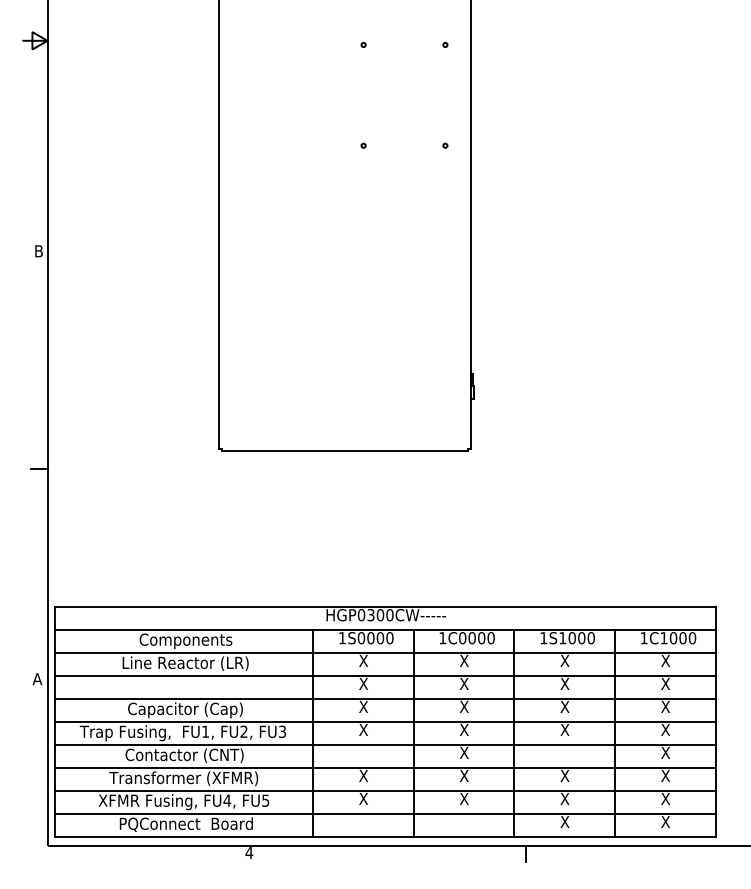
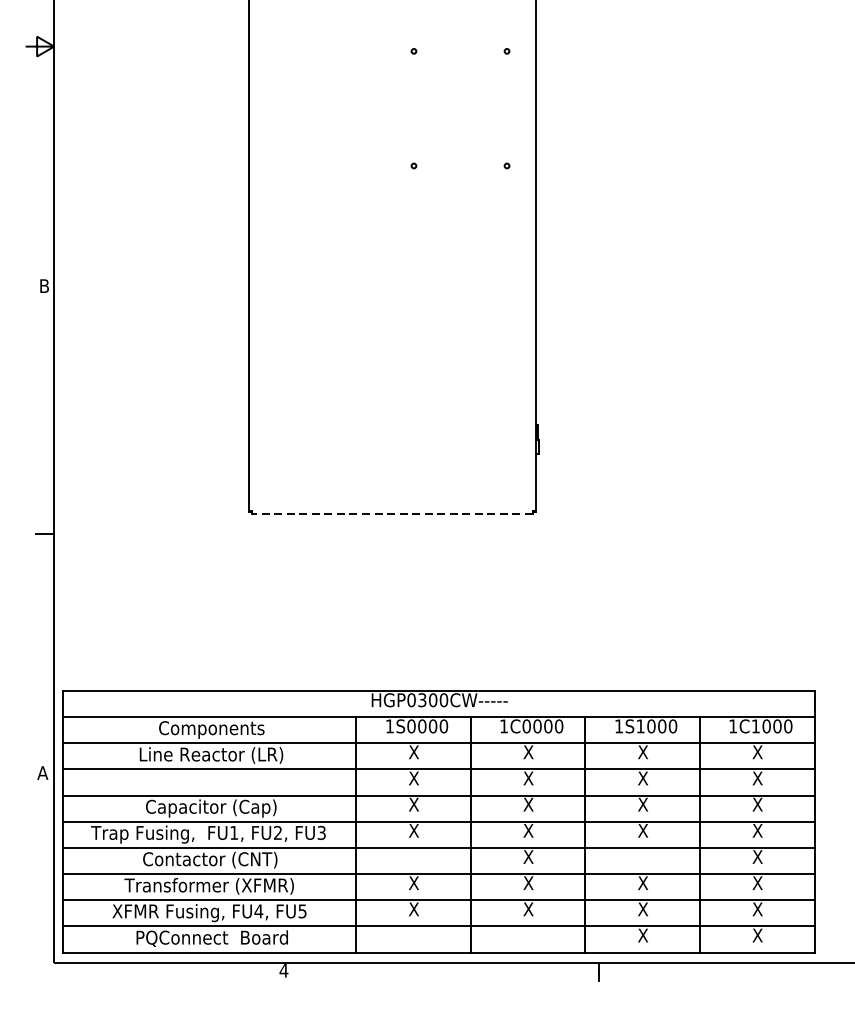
line: (344, 451) -> (392, 513), solid -> dashed

